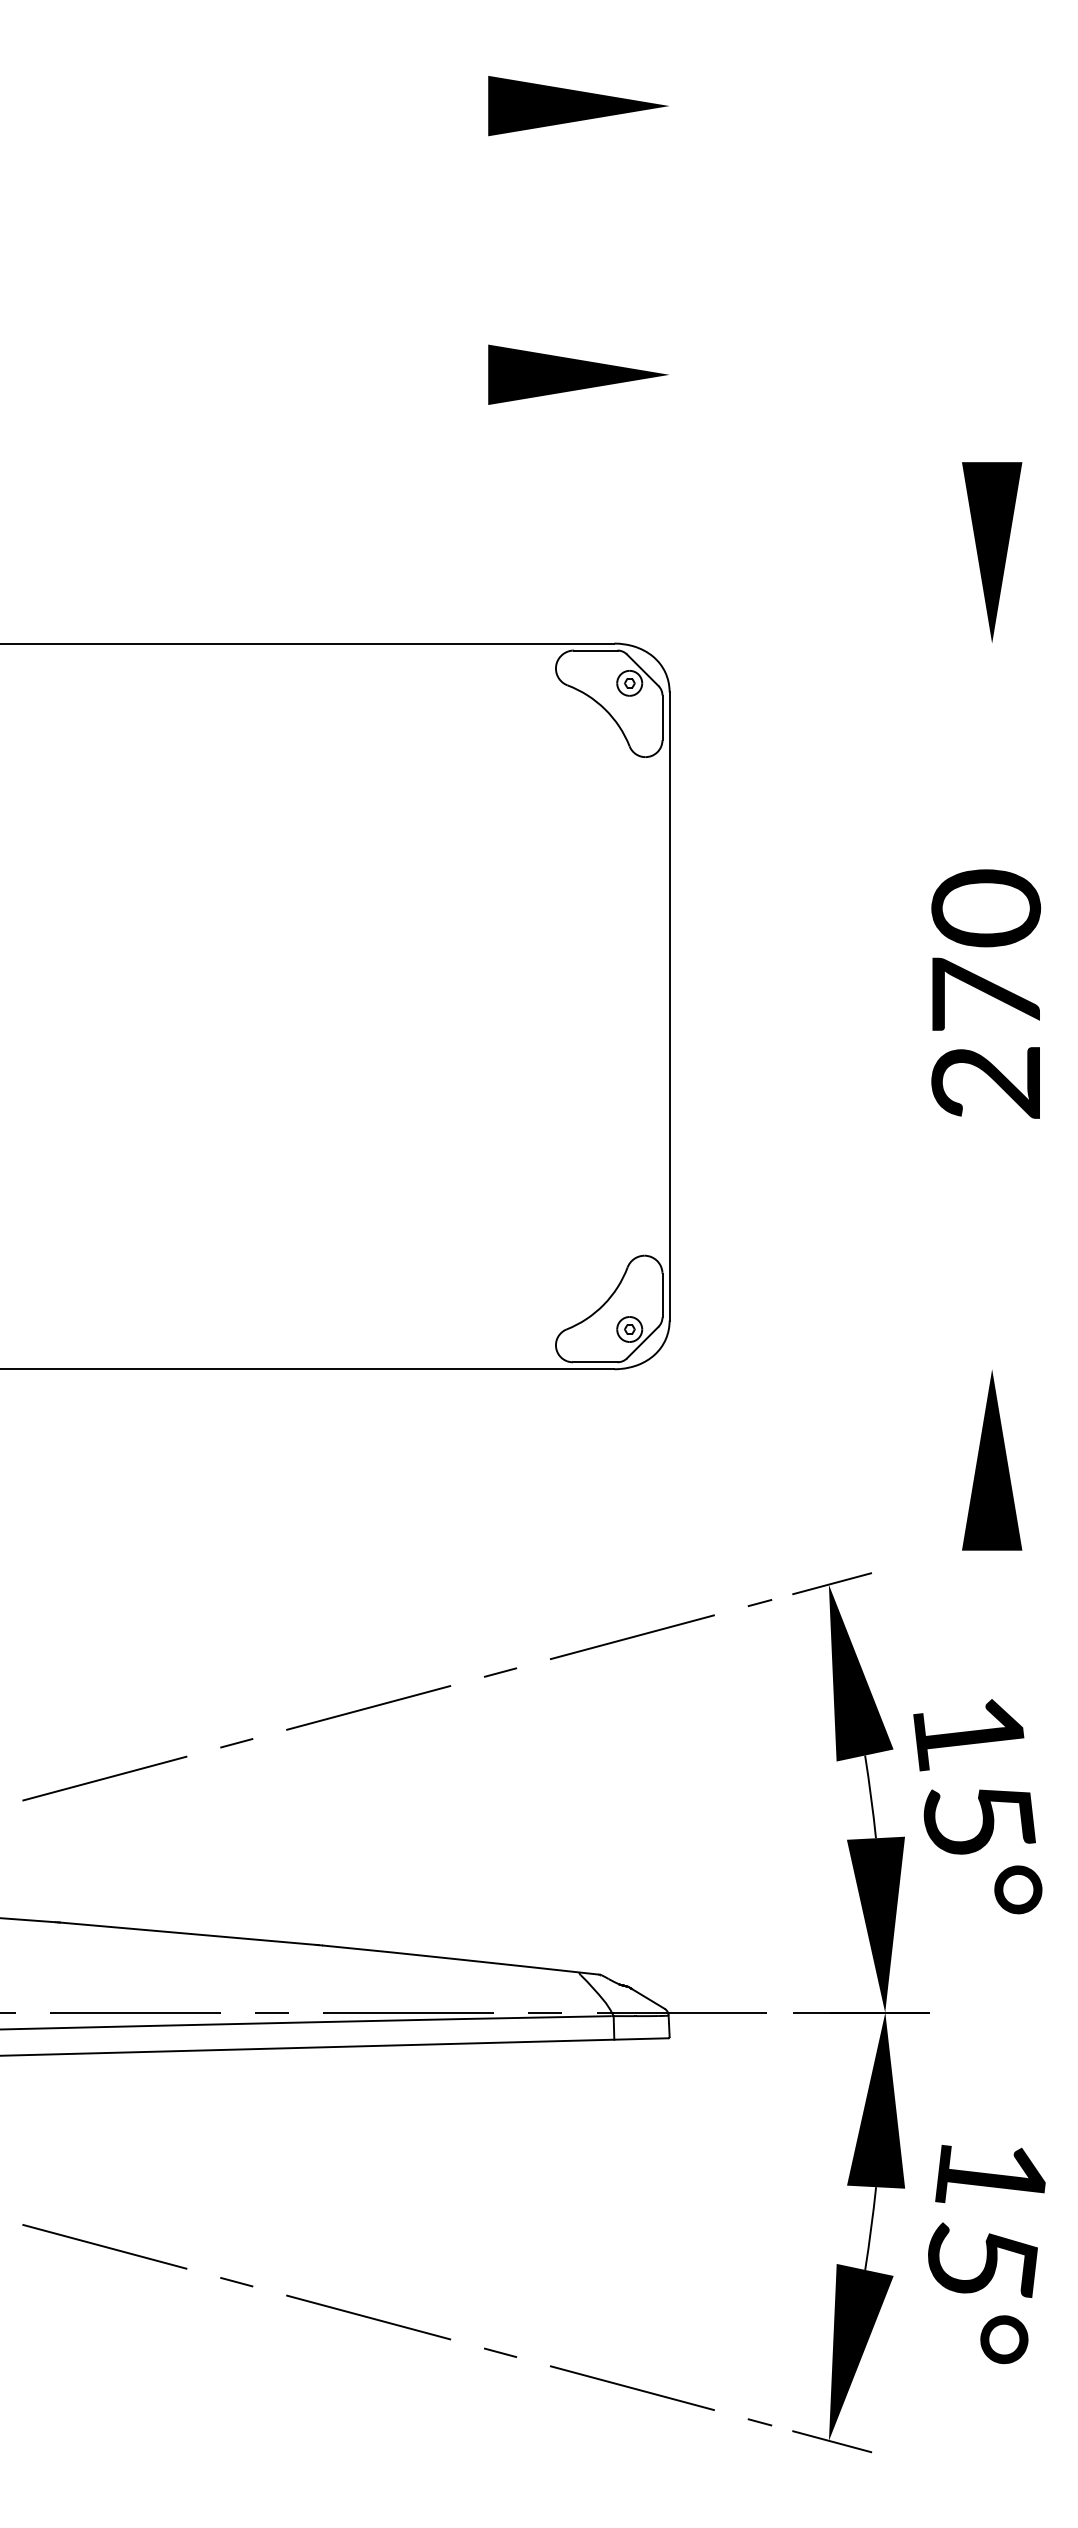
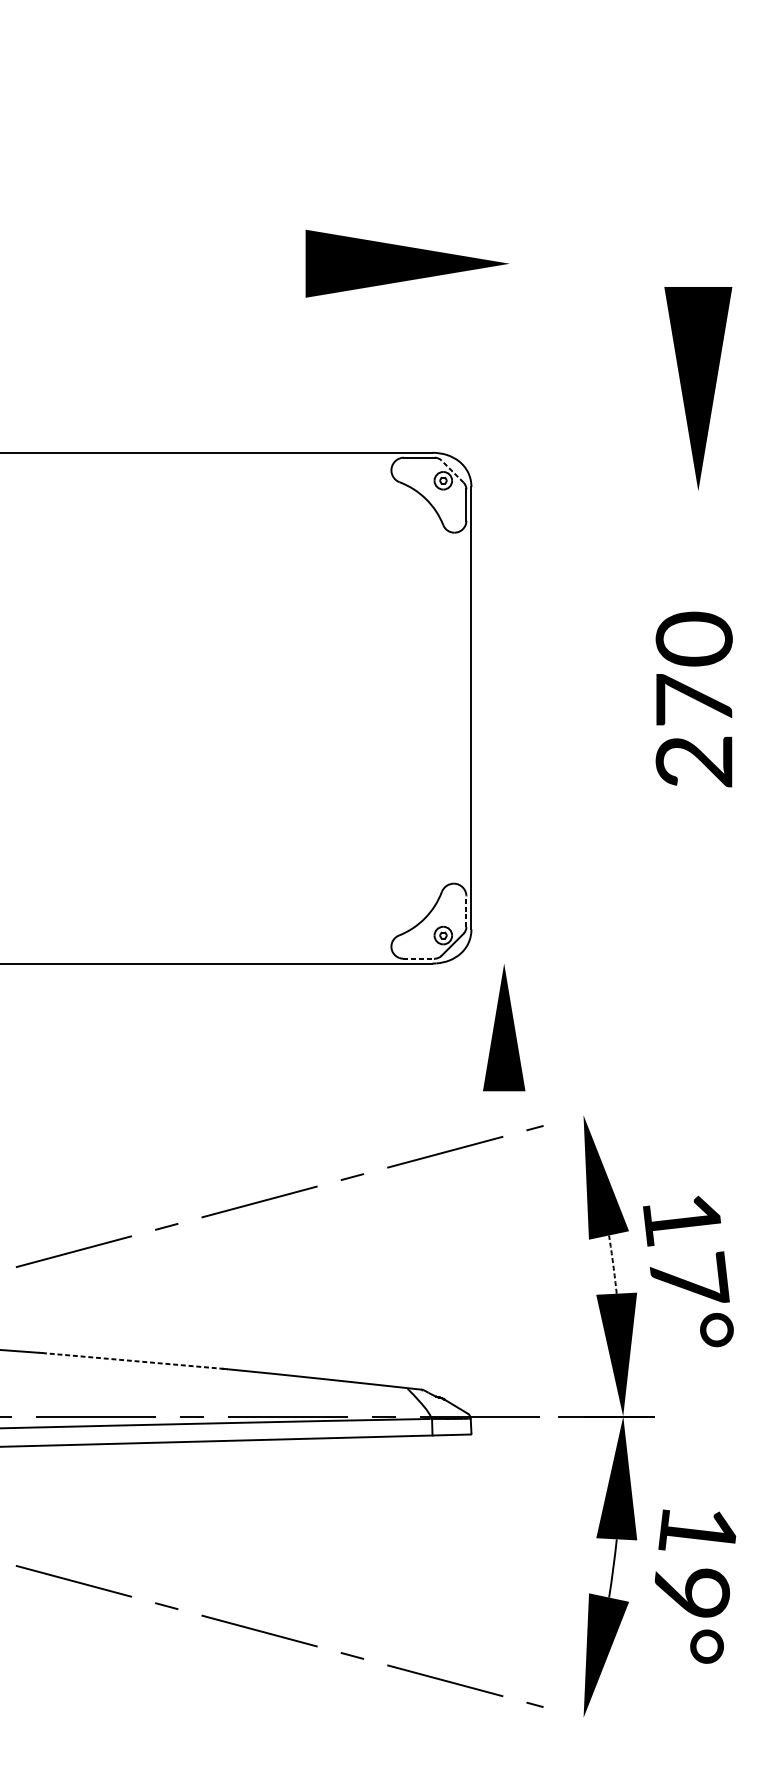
part: (578, 106) -> (407, 74), removed
part: (578, 374) -> (407, 263), size x1.6
part: (992, 552) -> (698, 388), size x1.6
line: (642, 669) -> (452, 471), solid -> dashed
line: (662, 1295) -> (466, 911), solid -> dashed
line: (595, 1362) -> (419, 958), solid -> dashed
part: (992, 1460) -> (504, 1027), moved
line: (832, 1583) -> (586, 1114), removed
arc: (871, 1796) -> (613, 1264), solid -> dashed
text: (979, 1816) -> (689, 1278), 15° -> 17°
line: (187, 1933) -> (132, 1360), solid -> dashed
text: (982, 2260) -> (691, 1590), 15° -> 19°
line: (832, 2441) -> (586, 1718), removed

